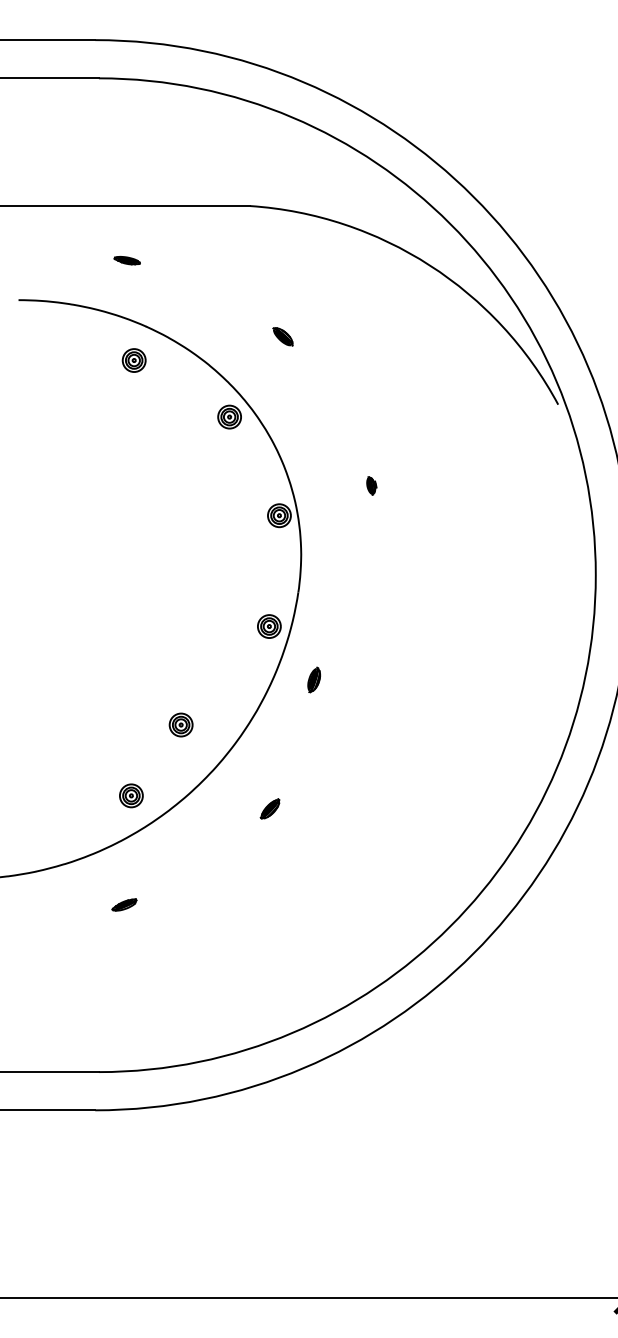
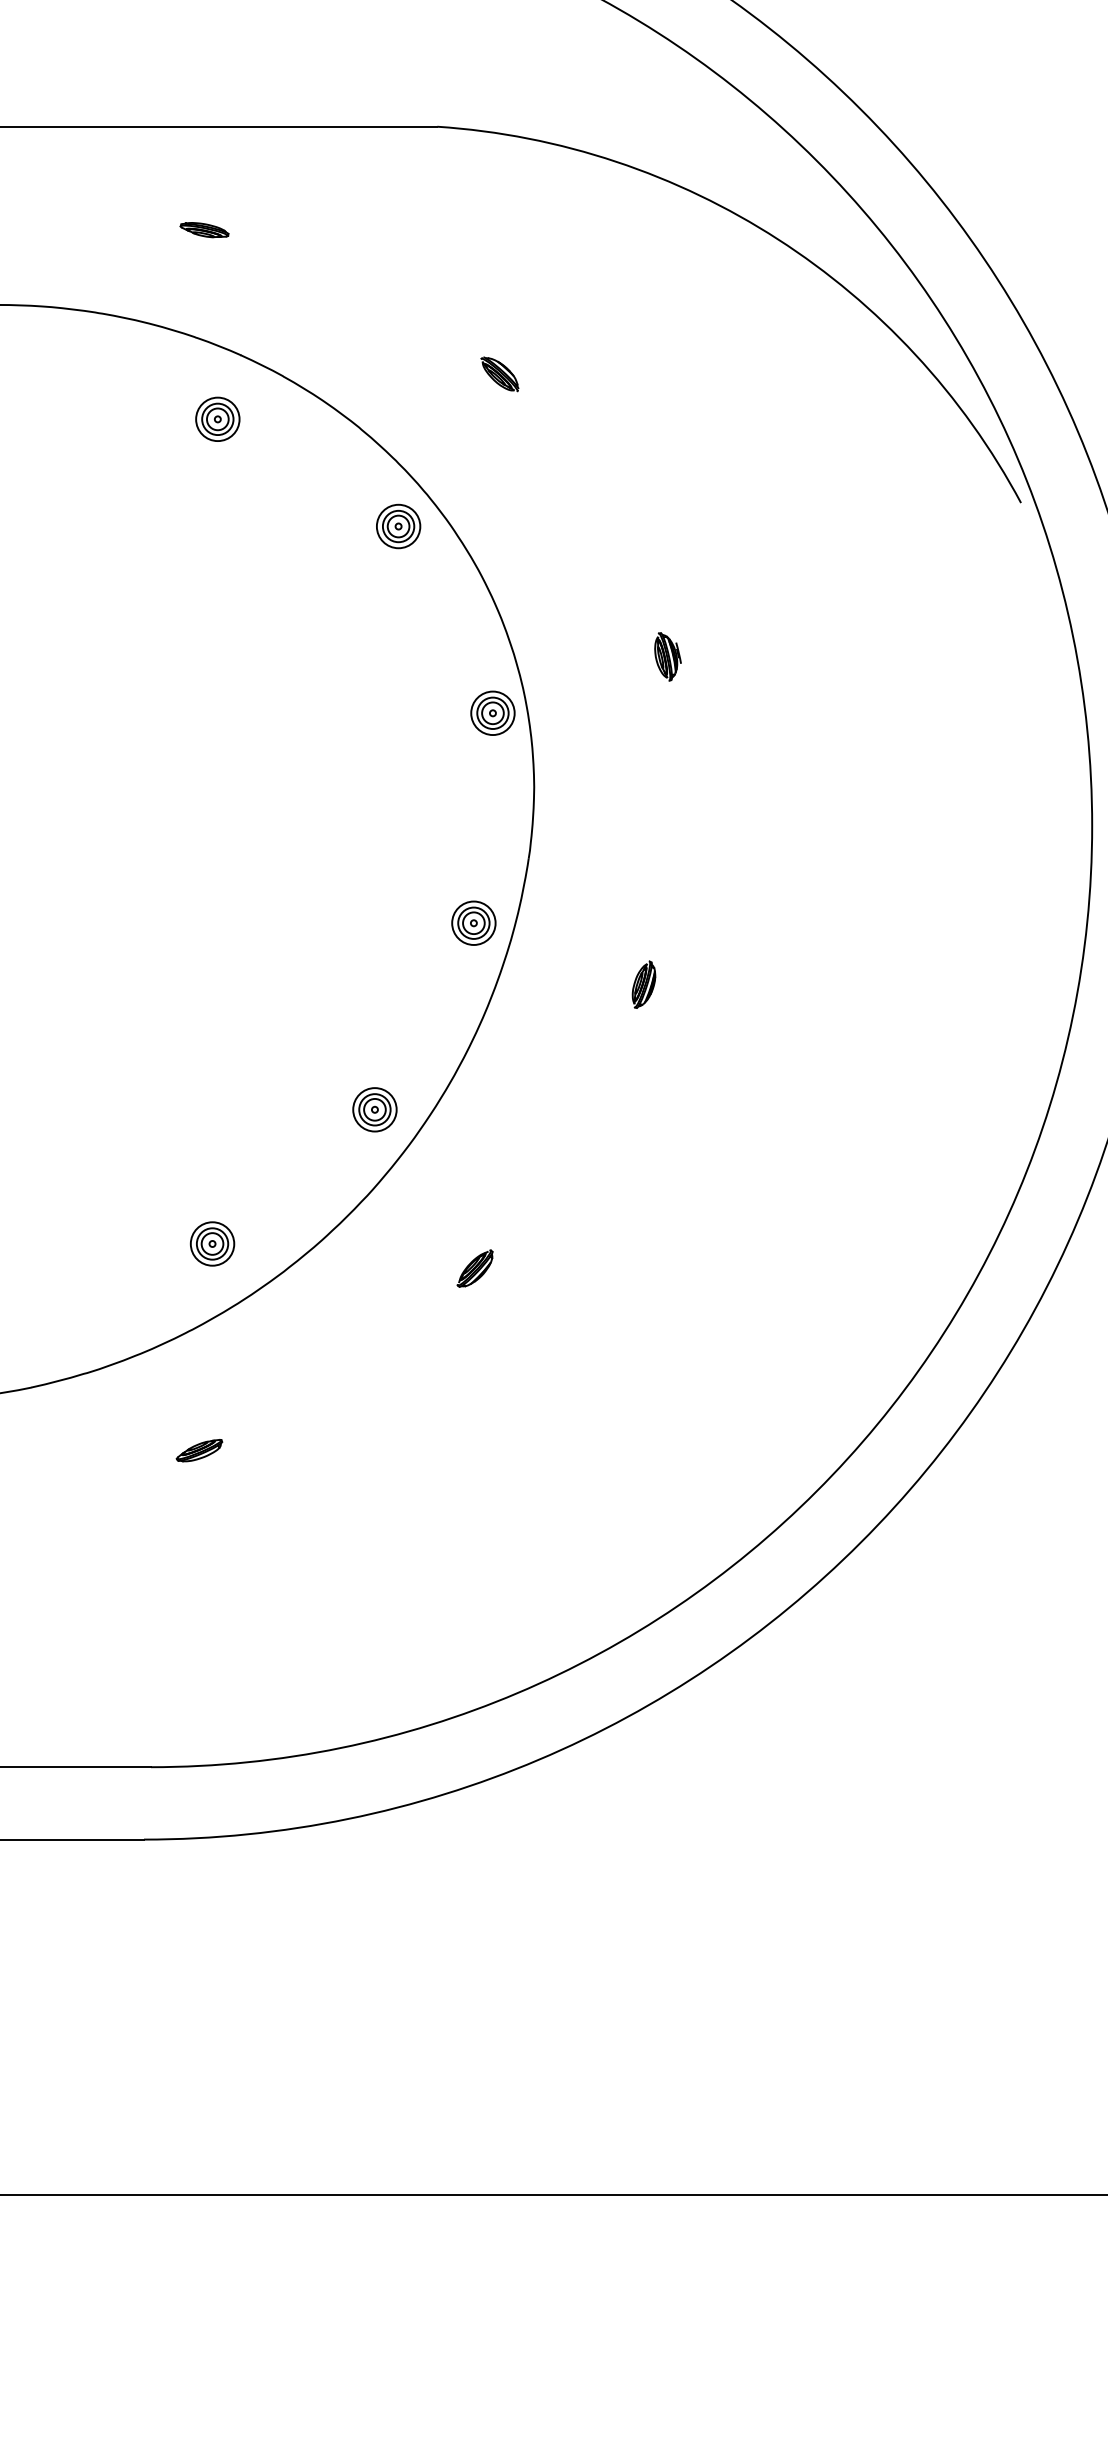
part: (371, 485) -> (667, 656), size x1.43
part: (314, 679) -> (644, 983), moved
part: (180, 724) -> (373, 1108), moved

